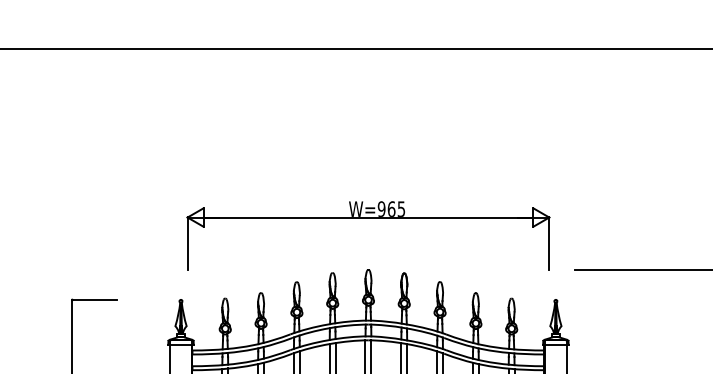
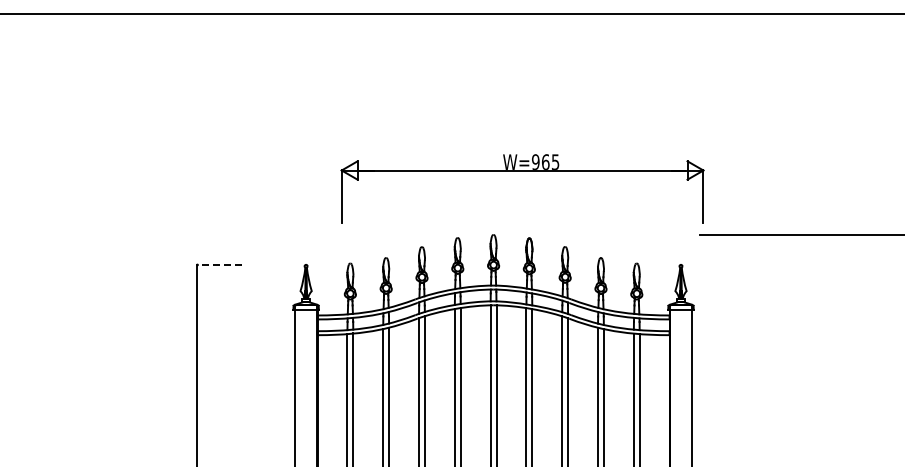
part: (368, 218) -> (522, 171), moved
line: (94, 299) -> (219, 264), solid -> dashed

